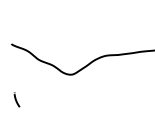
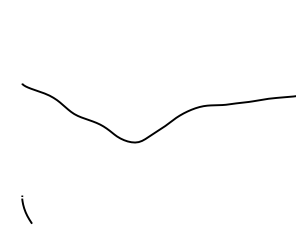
part: (16, 99) -> (25, 208), moved

